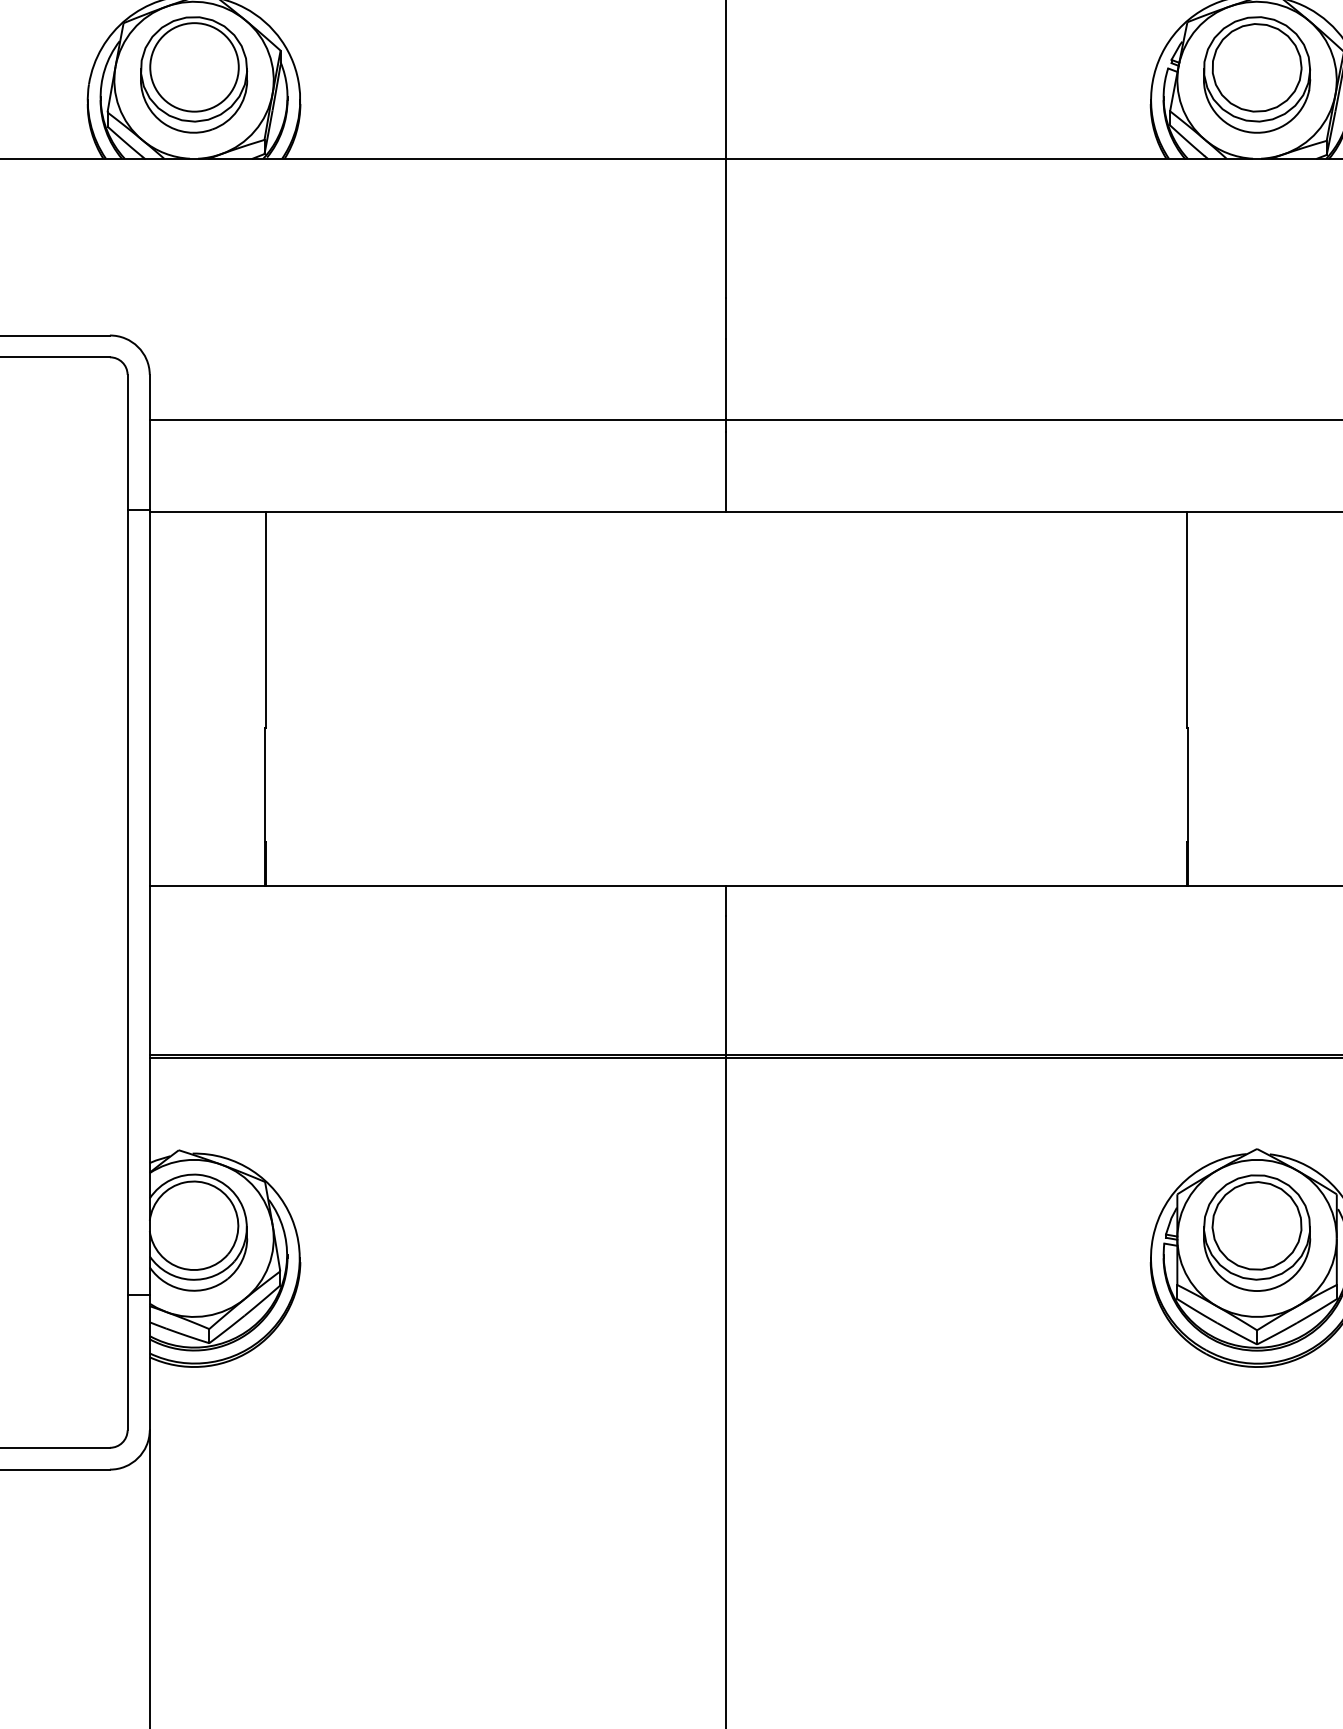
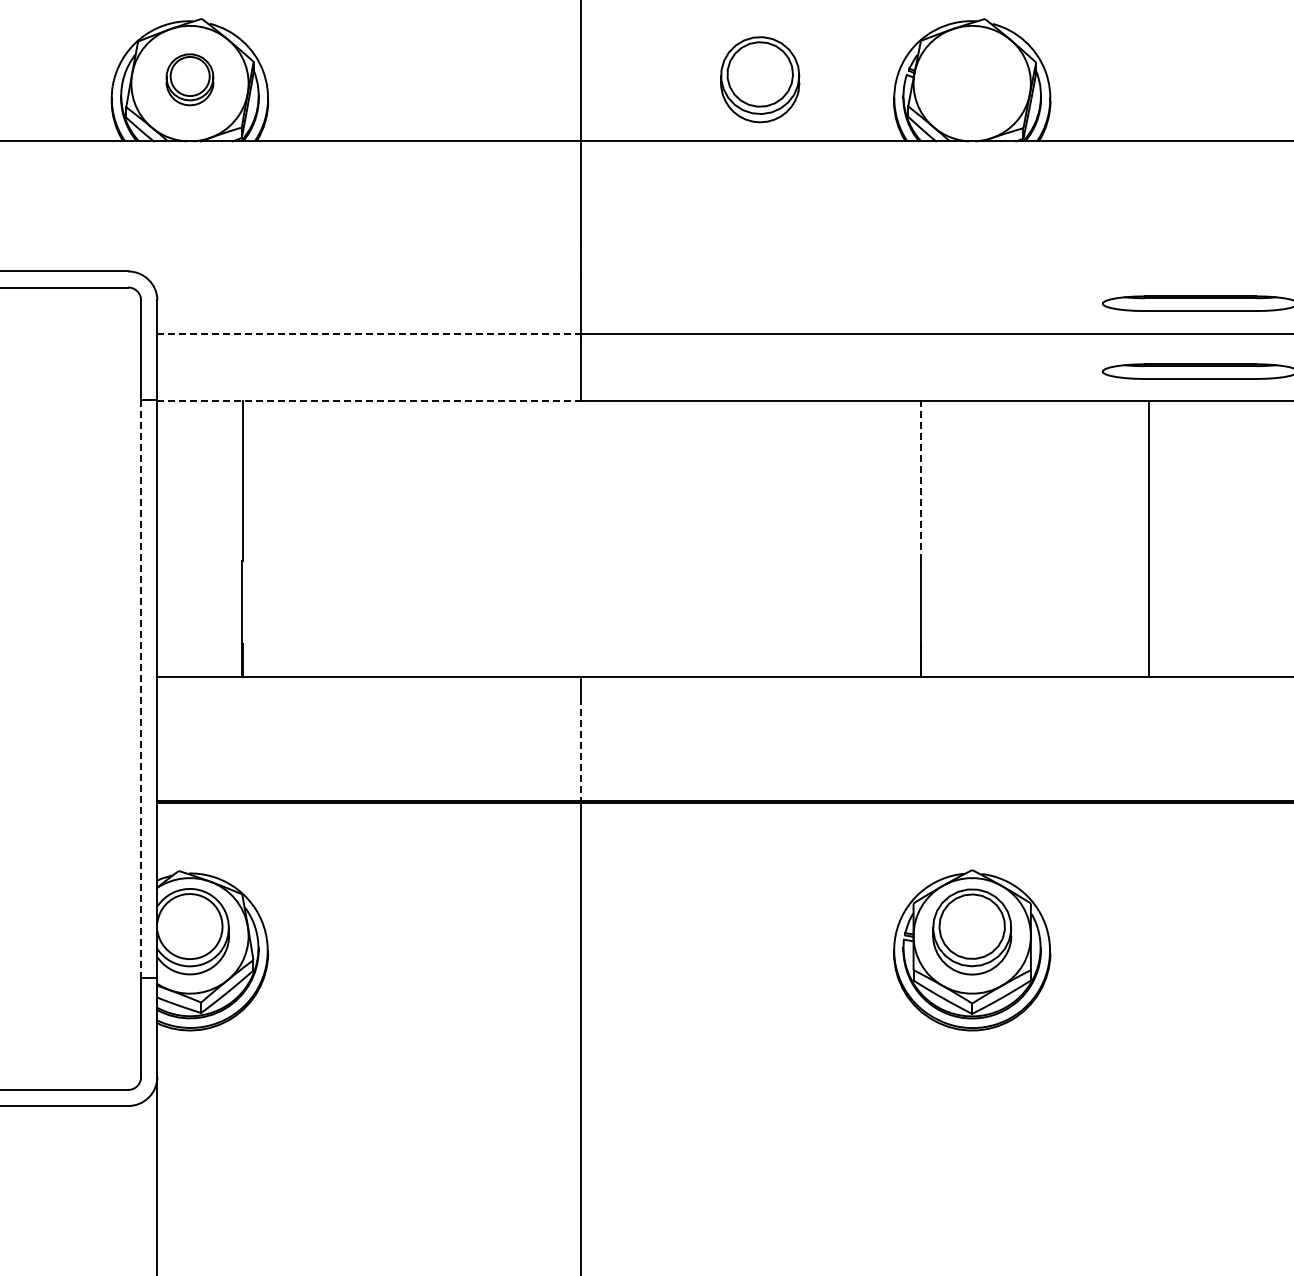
part: (193, 74) -> (189, 79), size x0.6
part: (1257, 74) -> (760, 79), moved
line: (438, 419) -> (369, 333), solid -> dashed
line: (438, 512) -> (369, 401), solid -> dashed
line: (1186, 620) -> (920, 481), solid -> dashed
line: (128, 902) -> (141, 688), solid -> dashed
line: (726, 986) -> (581, 750), solid -> dashed

